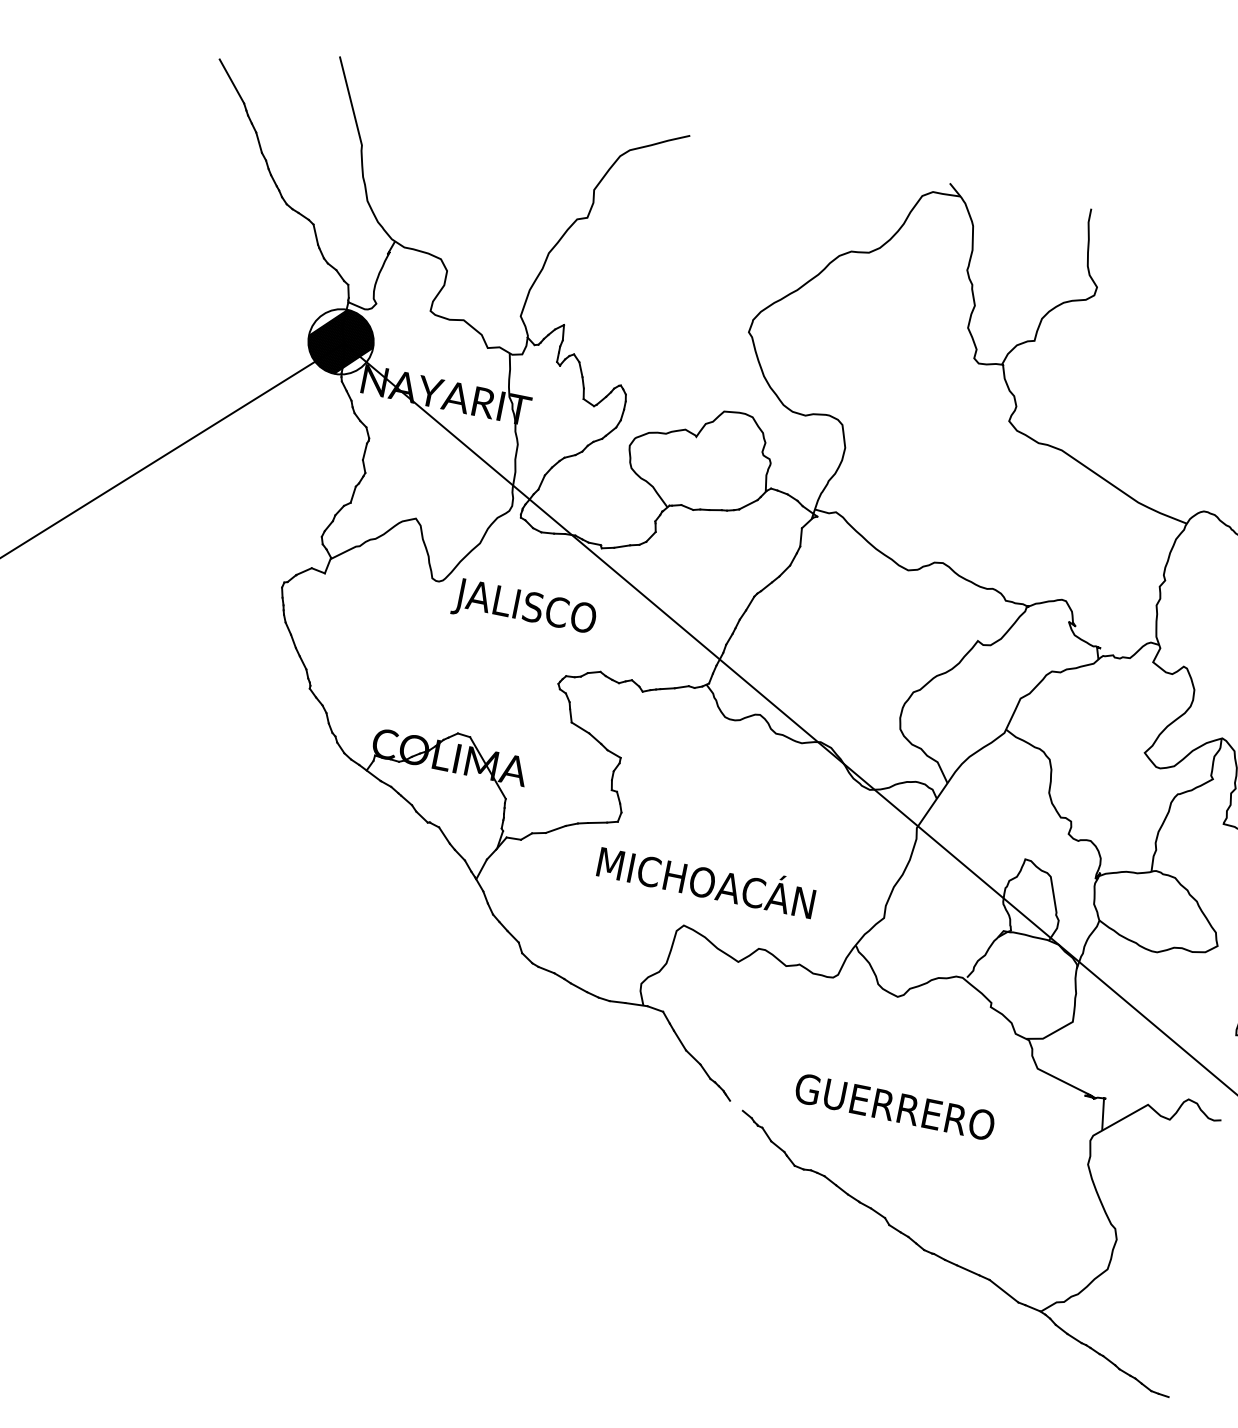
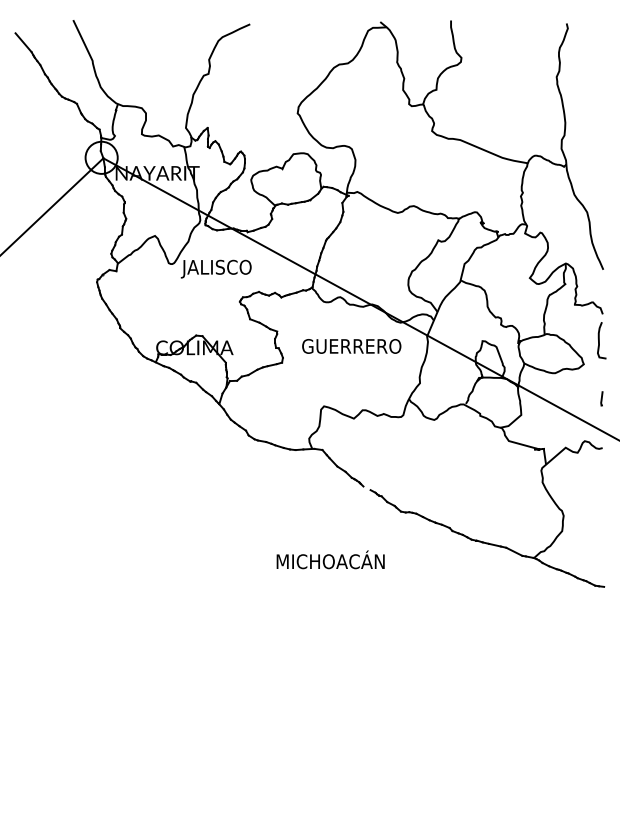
hatch: (340, 341) -> (101, 157), removed
text: (706, 878) -> (330, 559), moved
text: (894, 1107) -> (351, 346), moved

